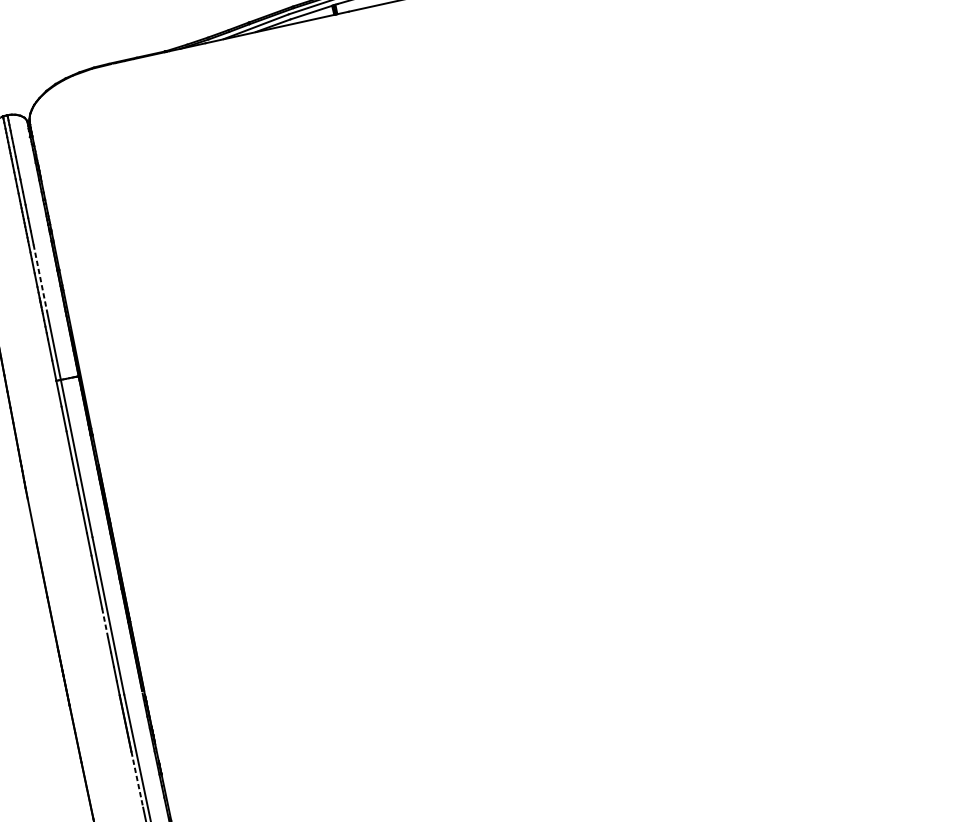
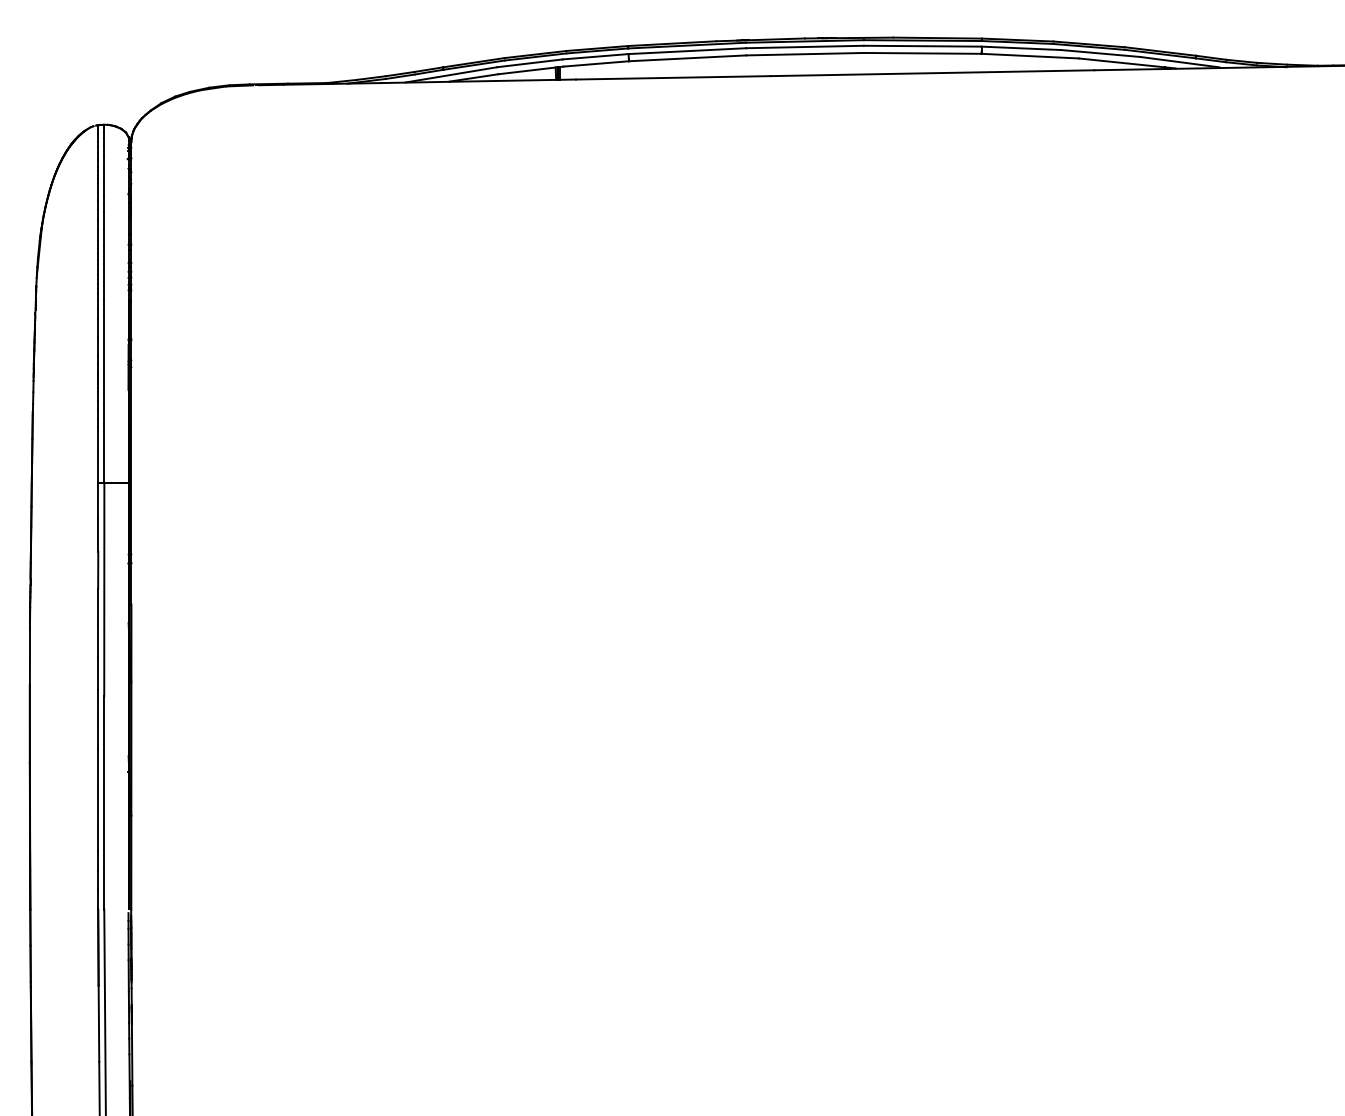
line: (40, 278) -> (104, 345), dashed -> solid
line: (105, 623) -> (98, 812), dashed -> solid
line: (137, 780) -> (98, 1024), dashed -> solid

